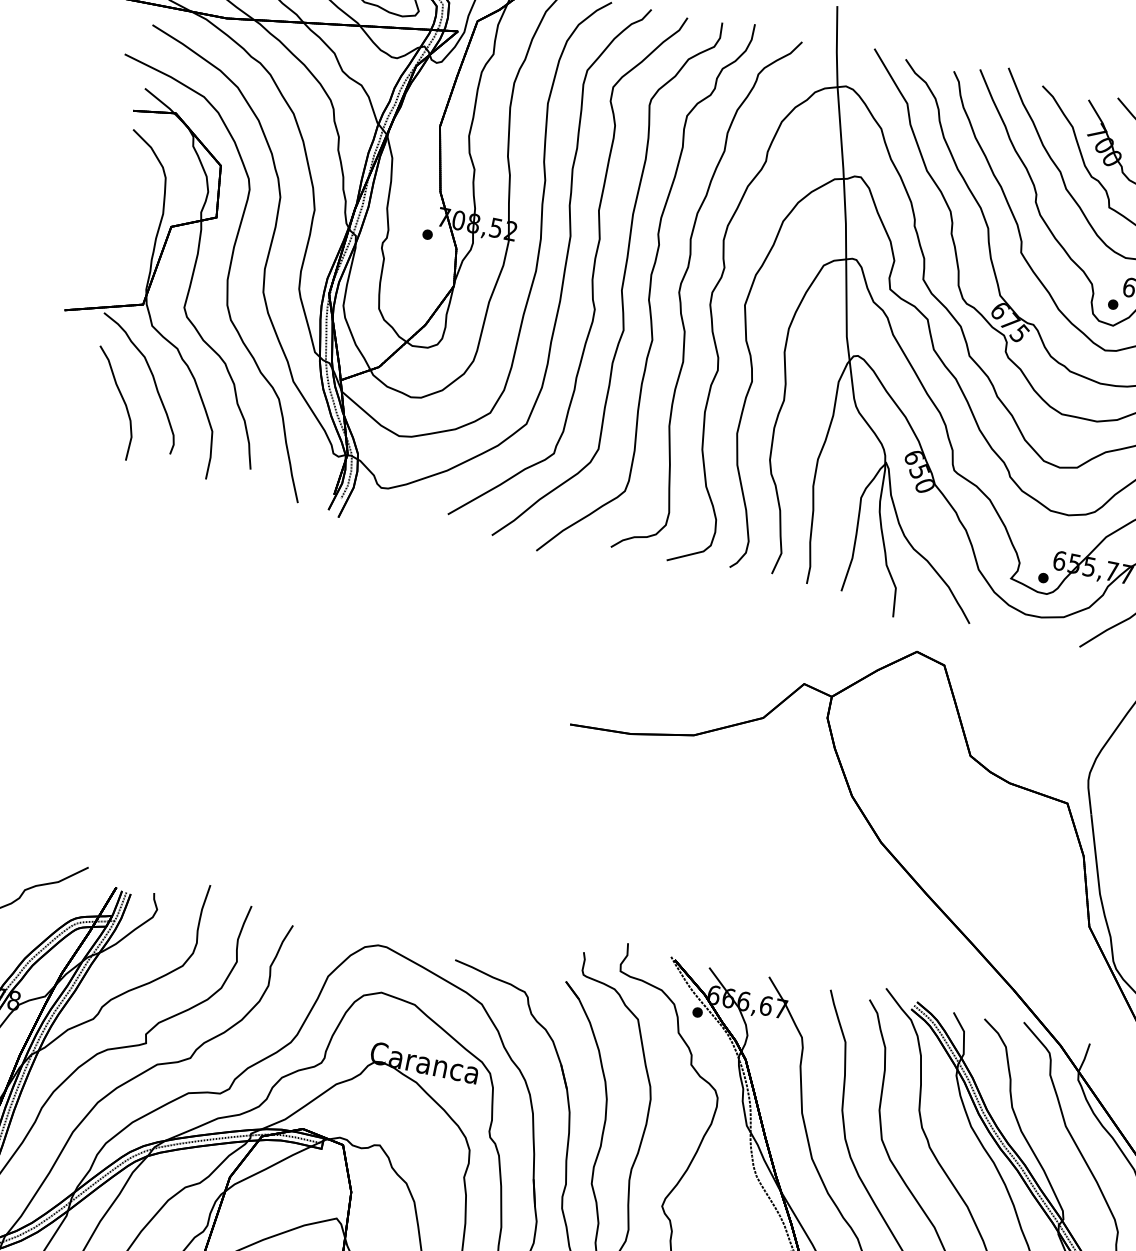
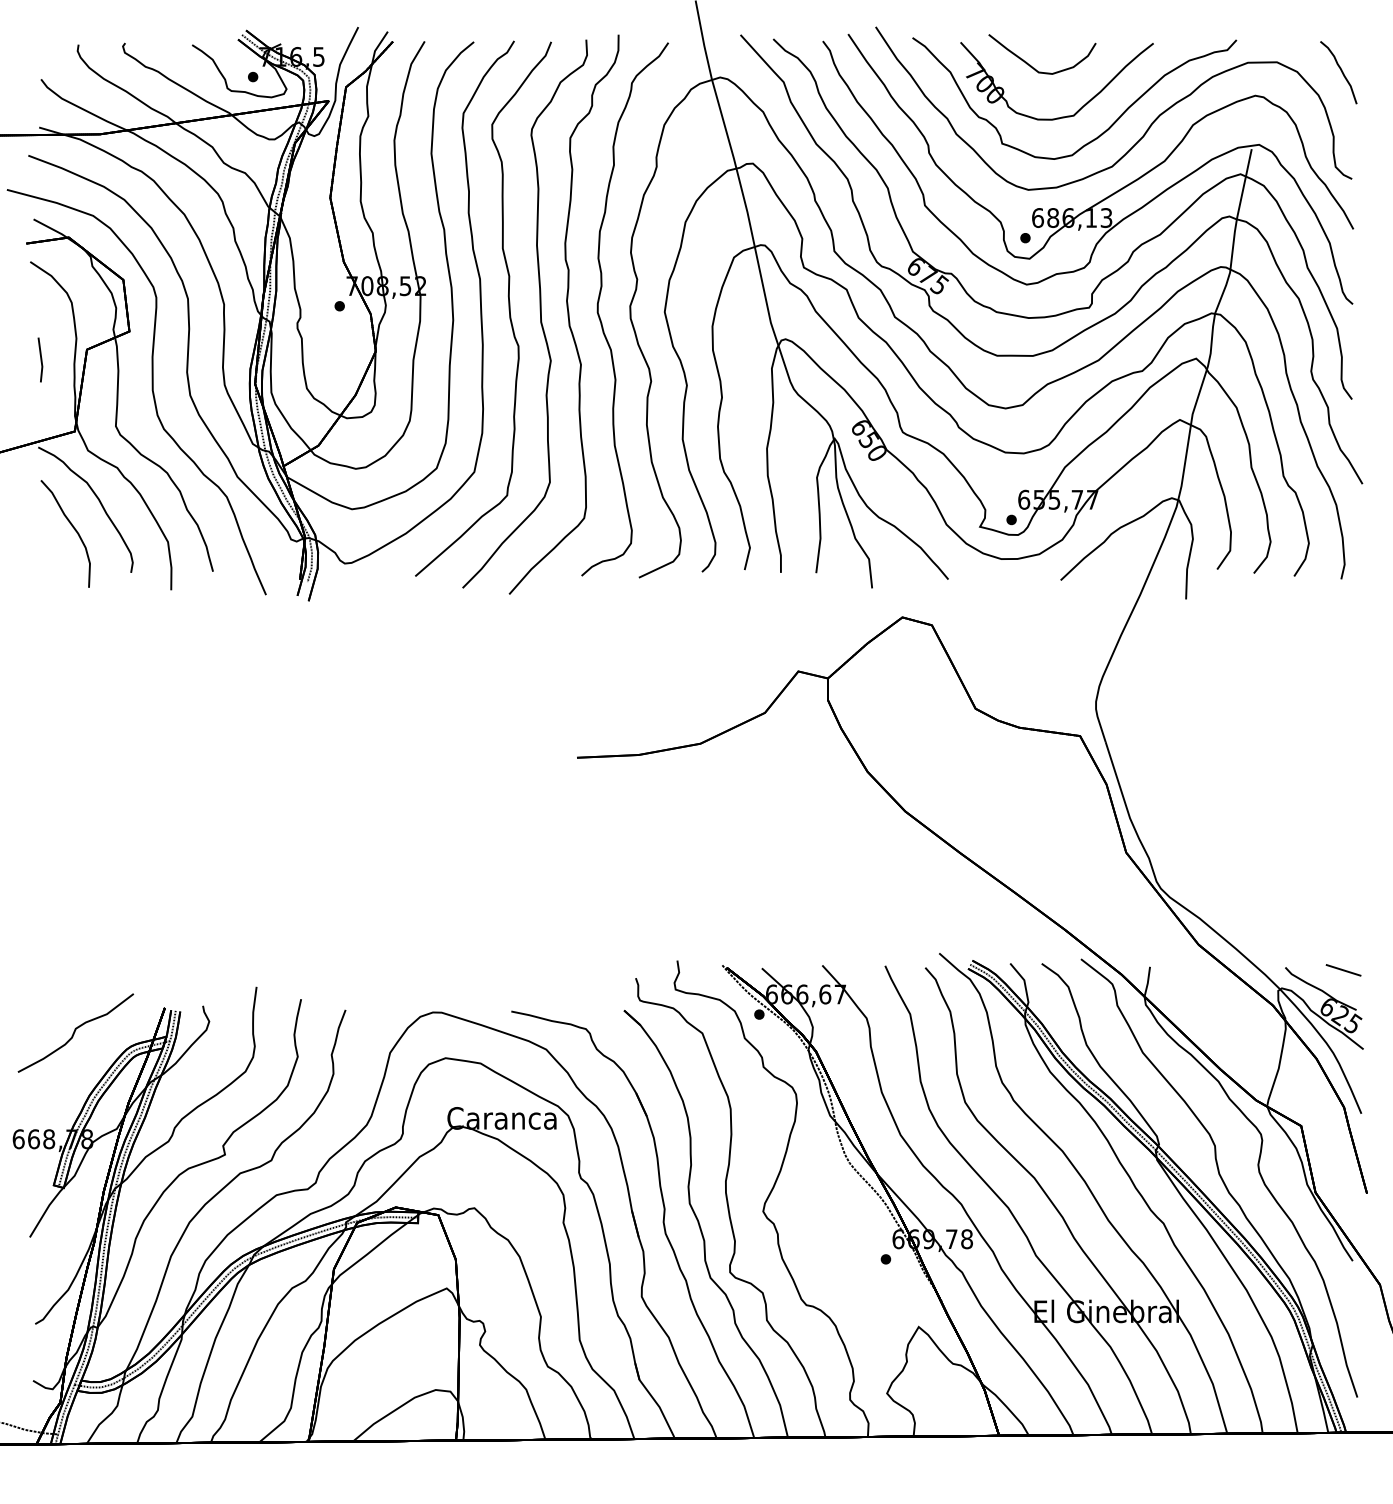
line: (123, 227) -> (40, 359), added

